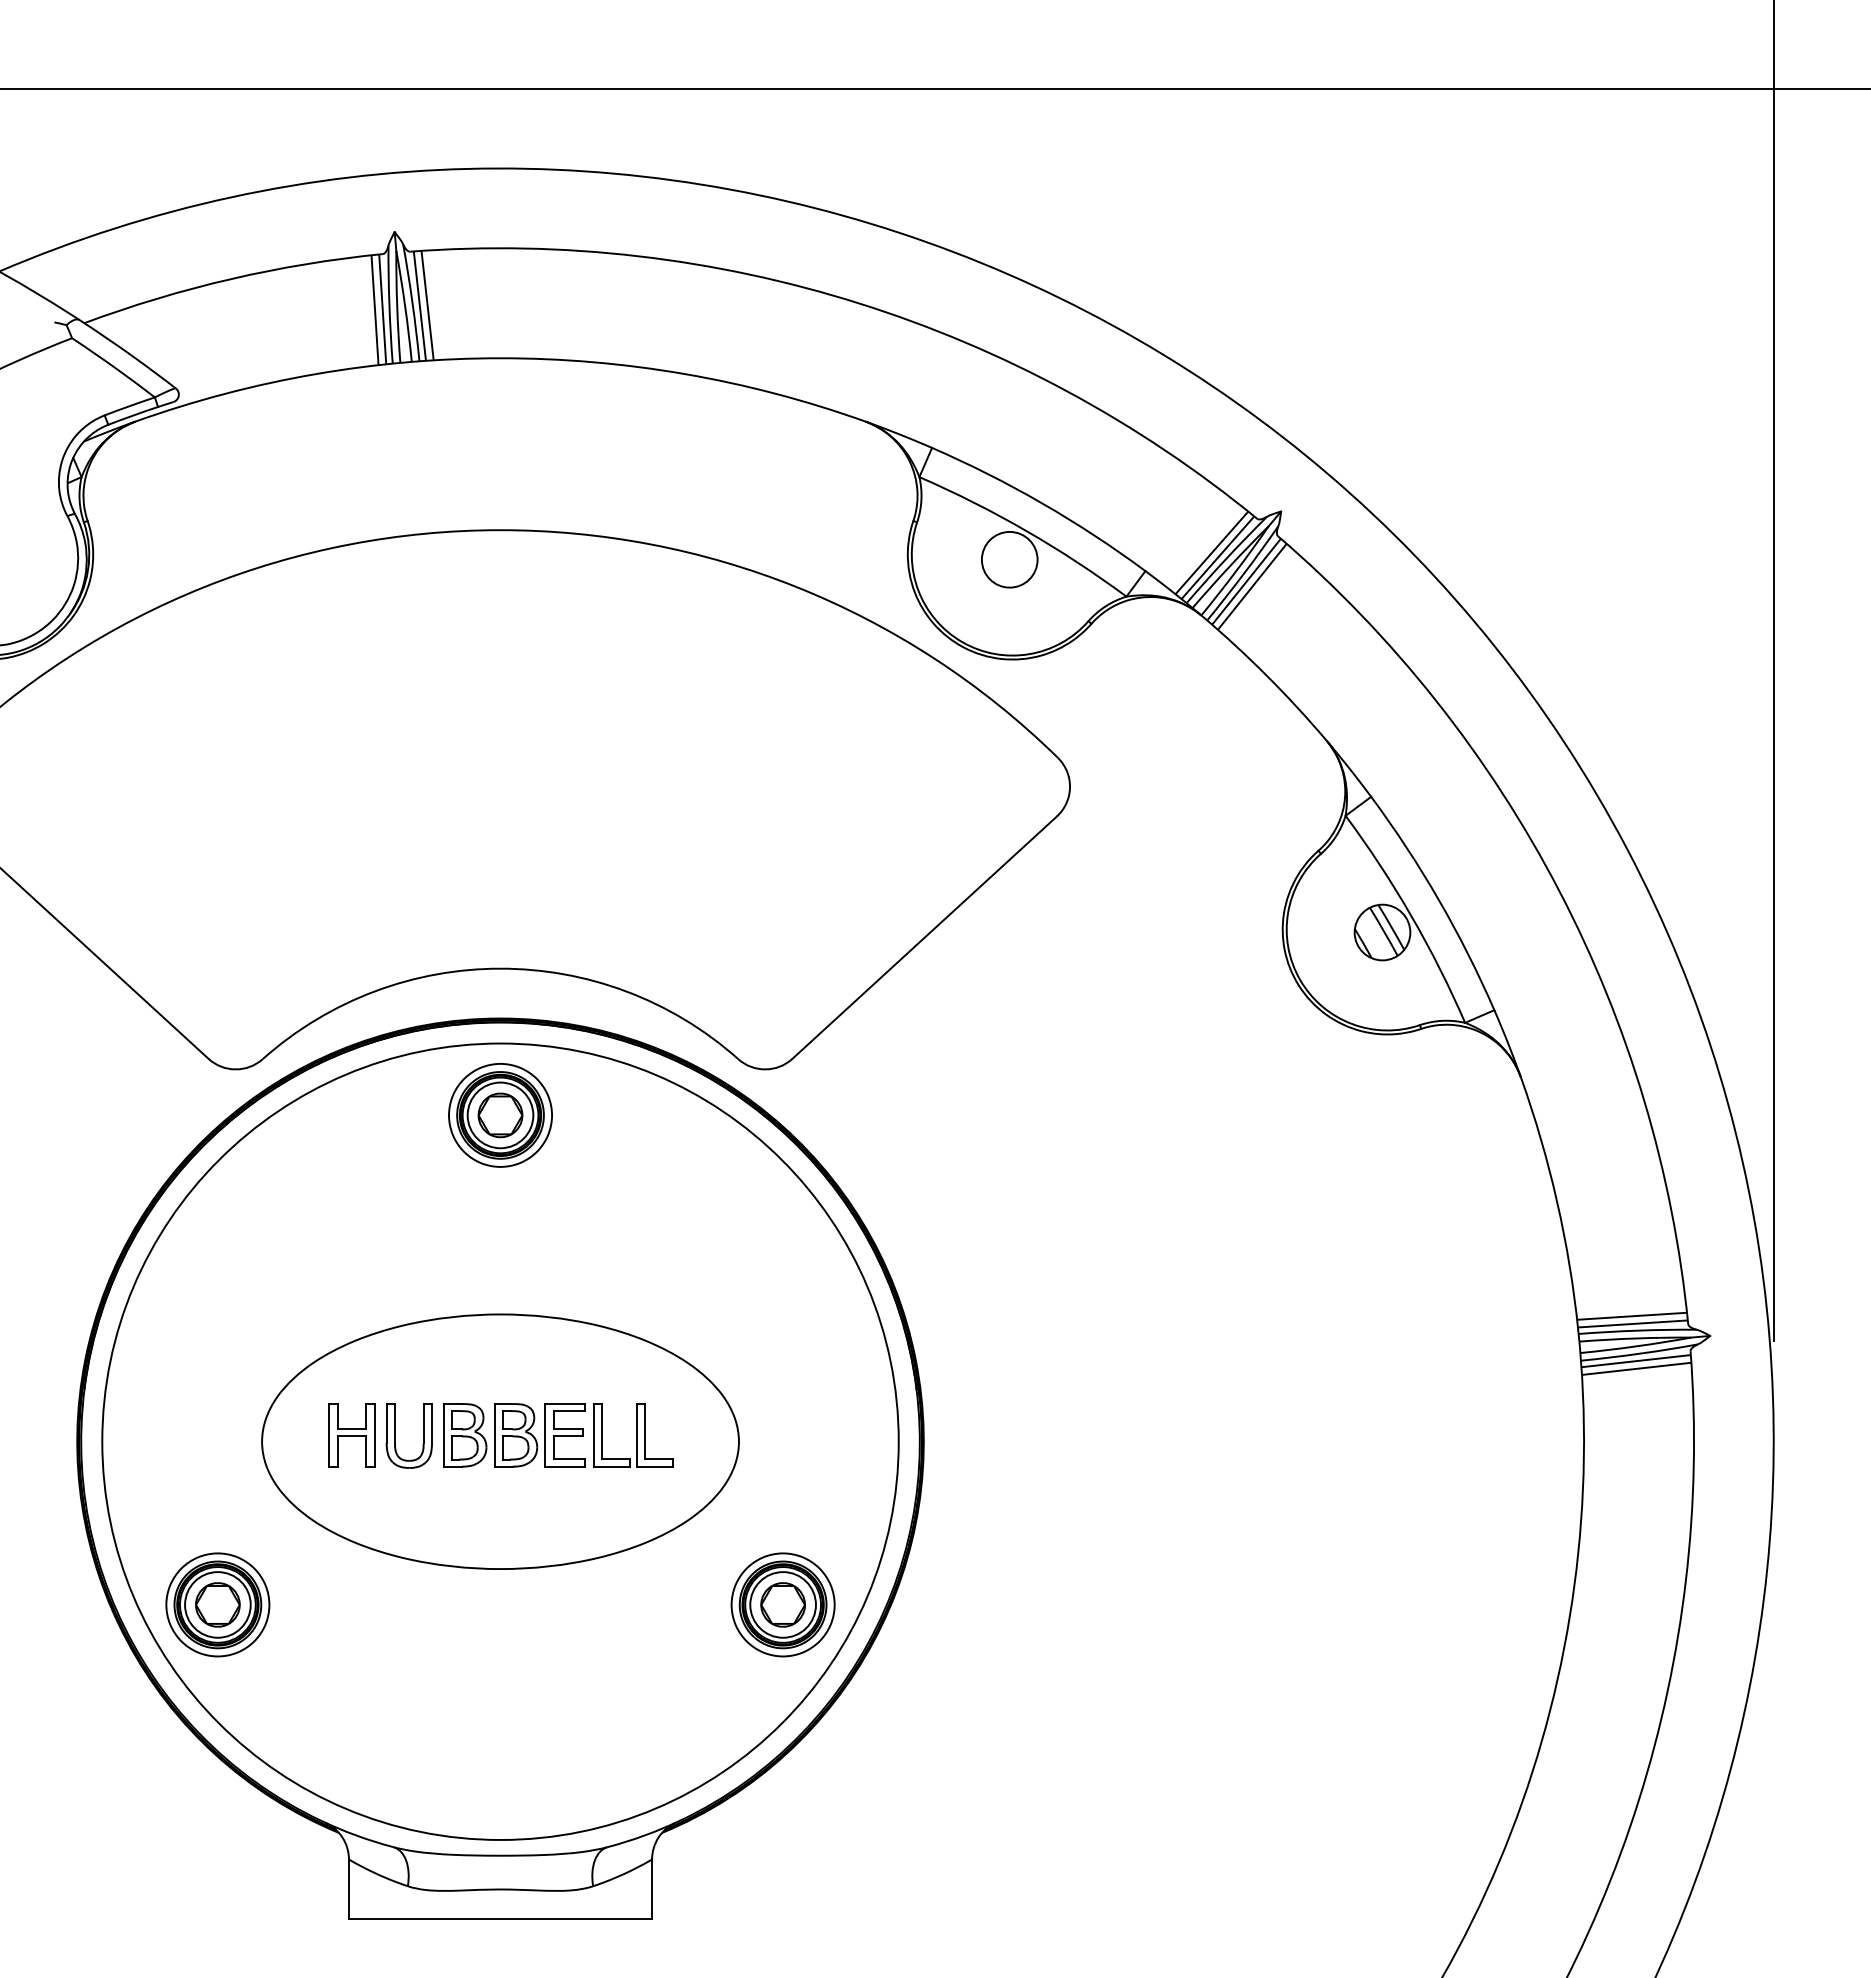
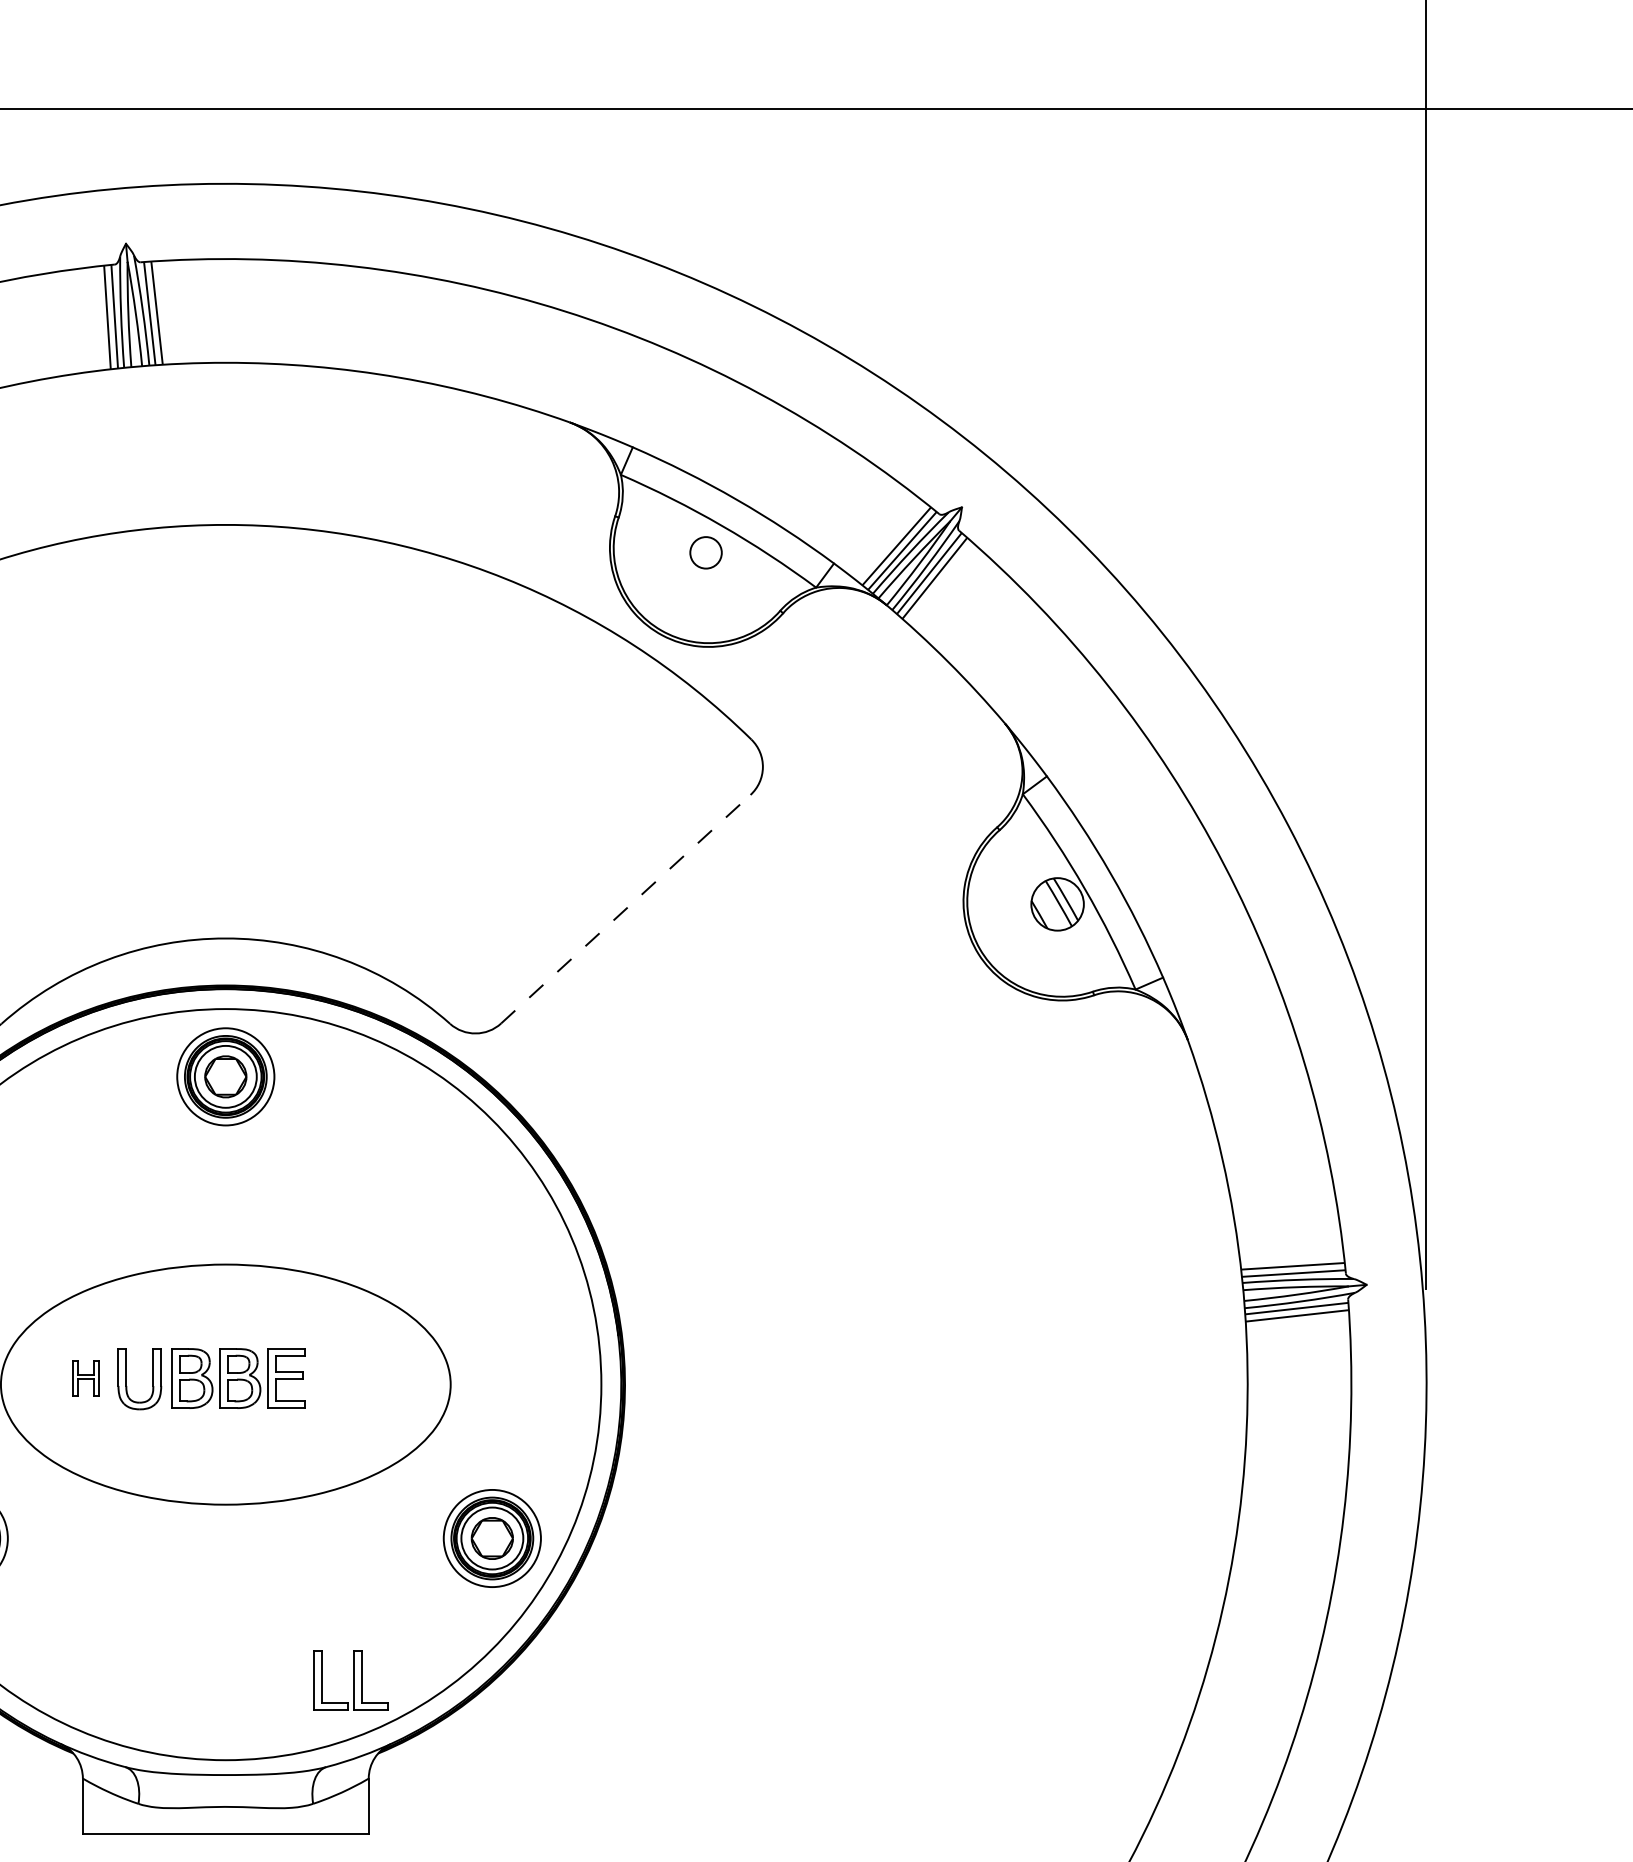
circle: (1009, 559) -> (705, 552), size x0.6
line: (925, 937) -> (626, 909), solid -> dashed
part: (351, 1435) -> (85, 1378), size x0.6
part: (633, 1435) -> (351, 1680), moved

